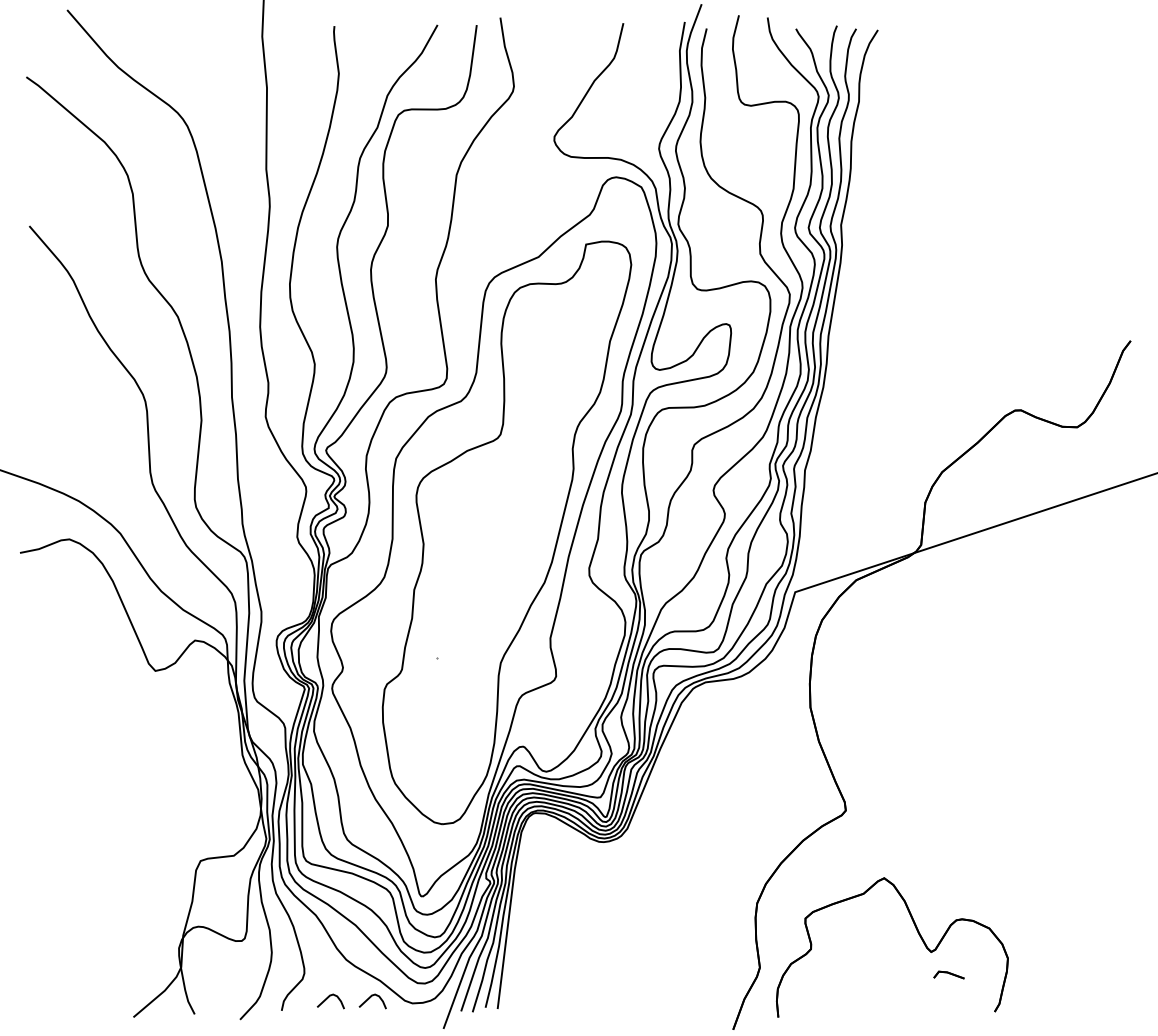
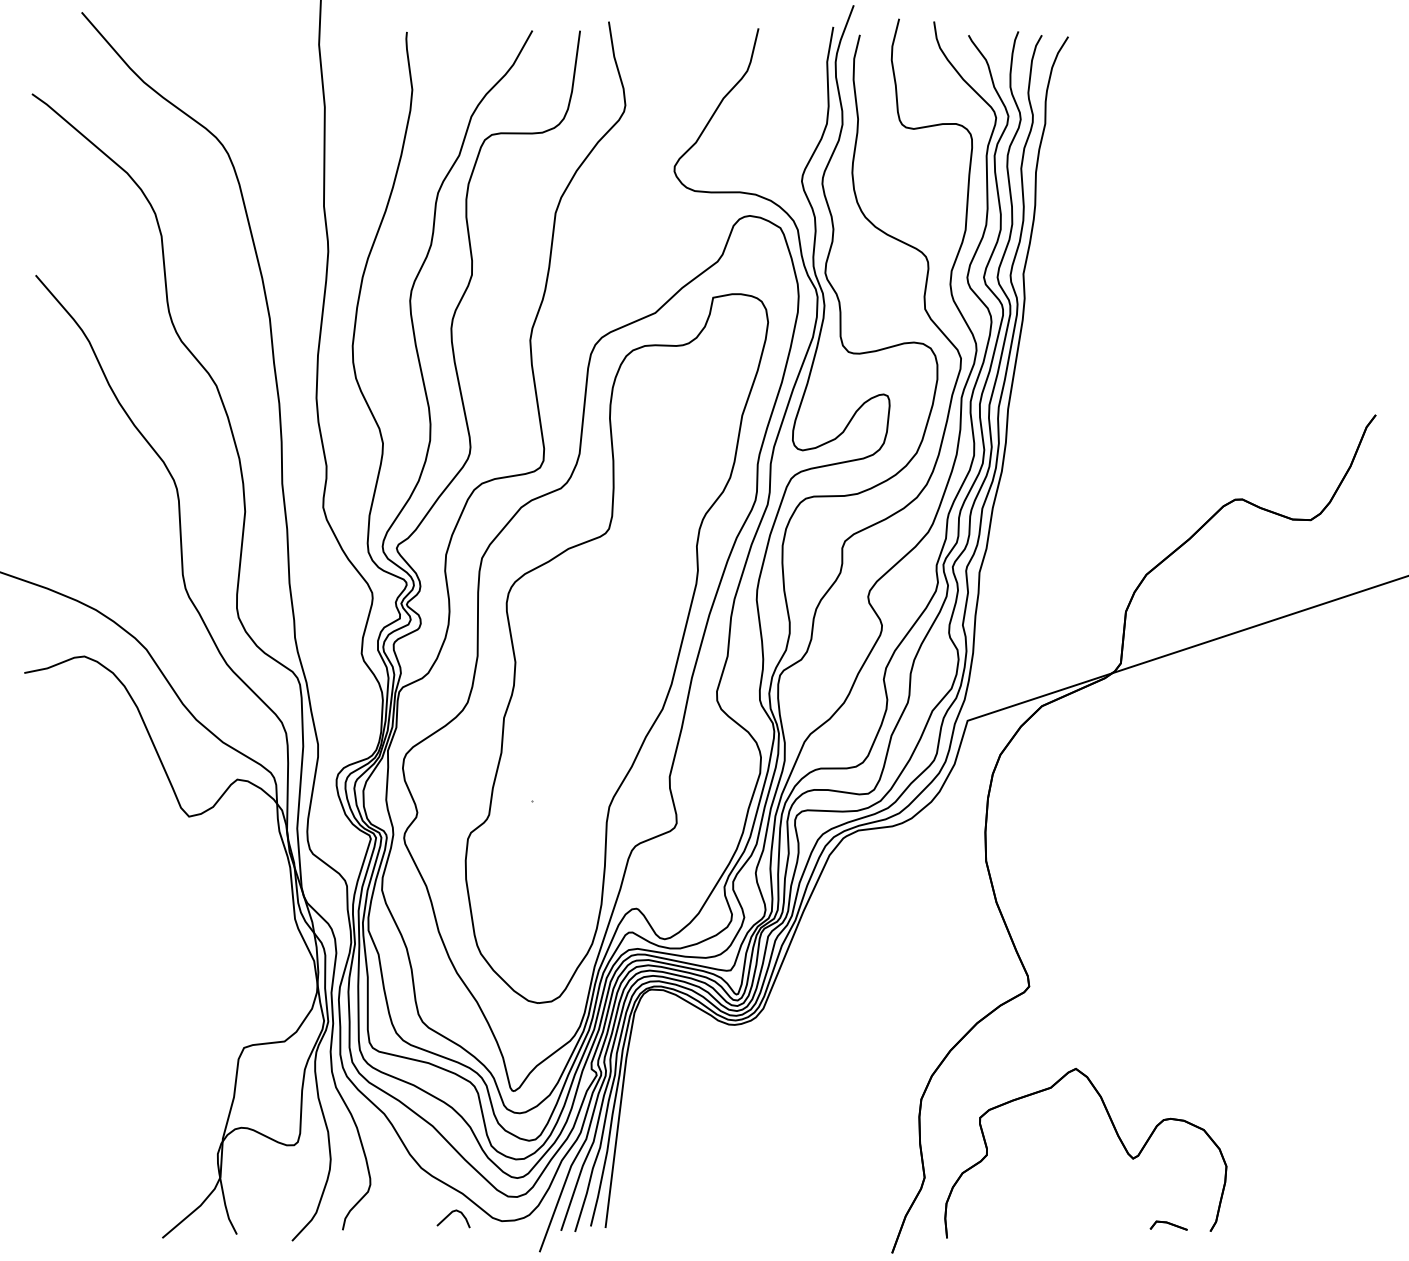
part: (948, 974) -> (1168, 1225), moved
curve: (328, 997) -> (399, 1214), removed

